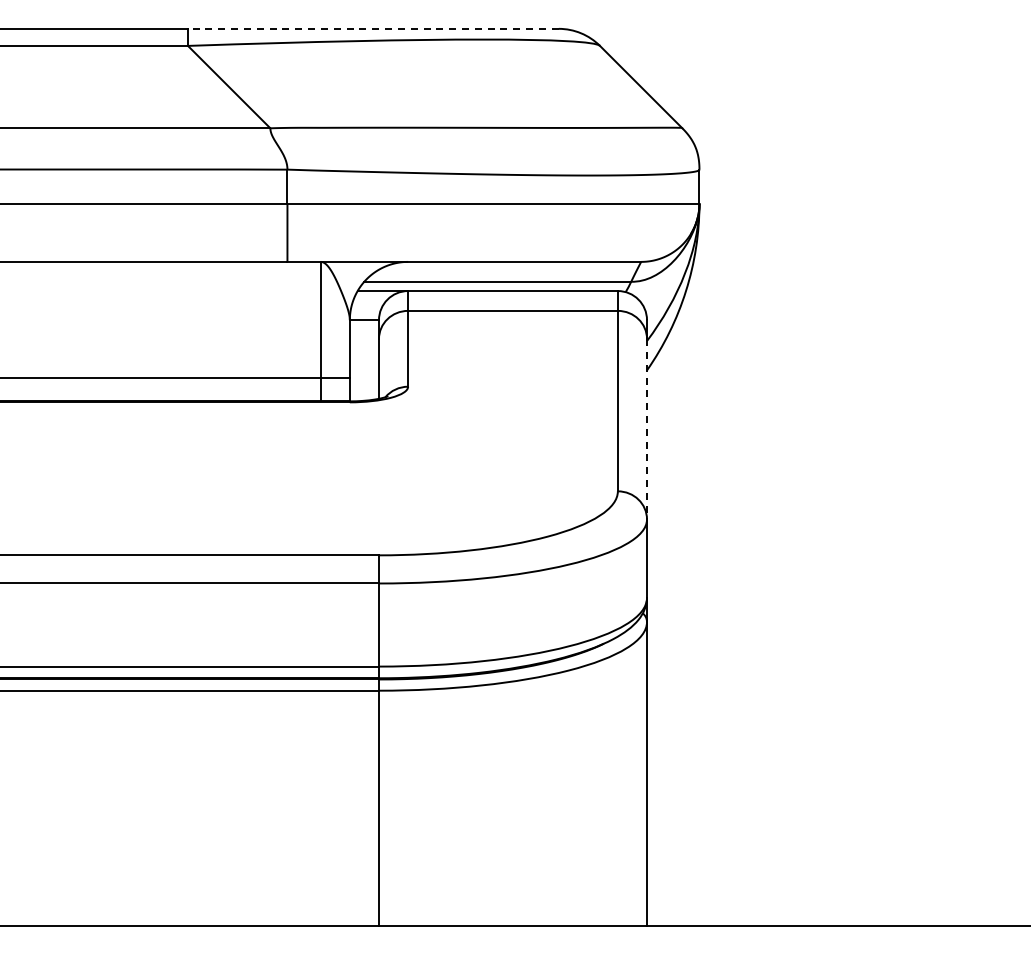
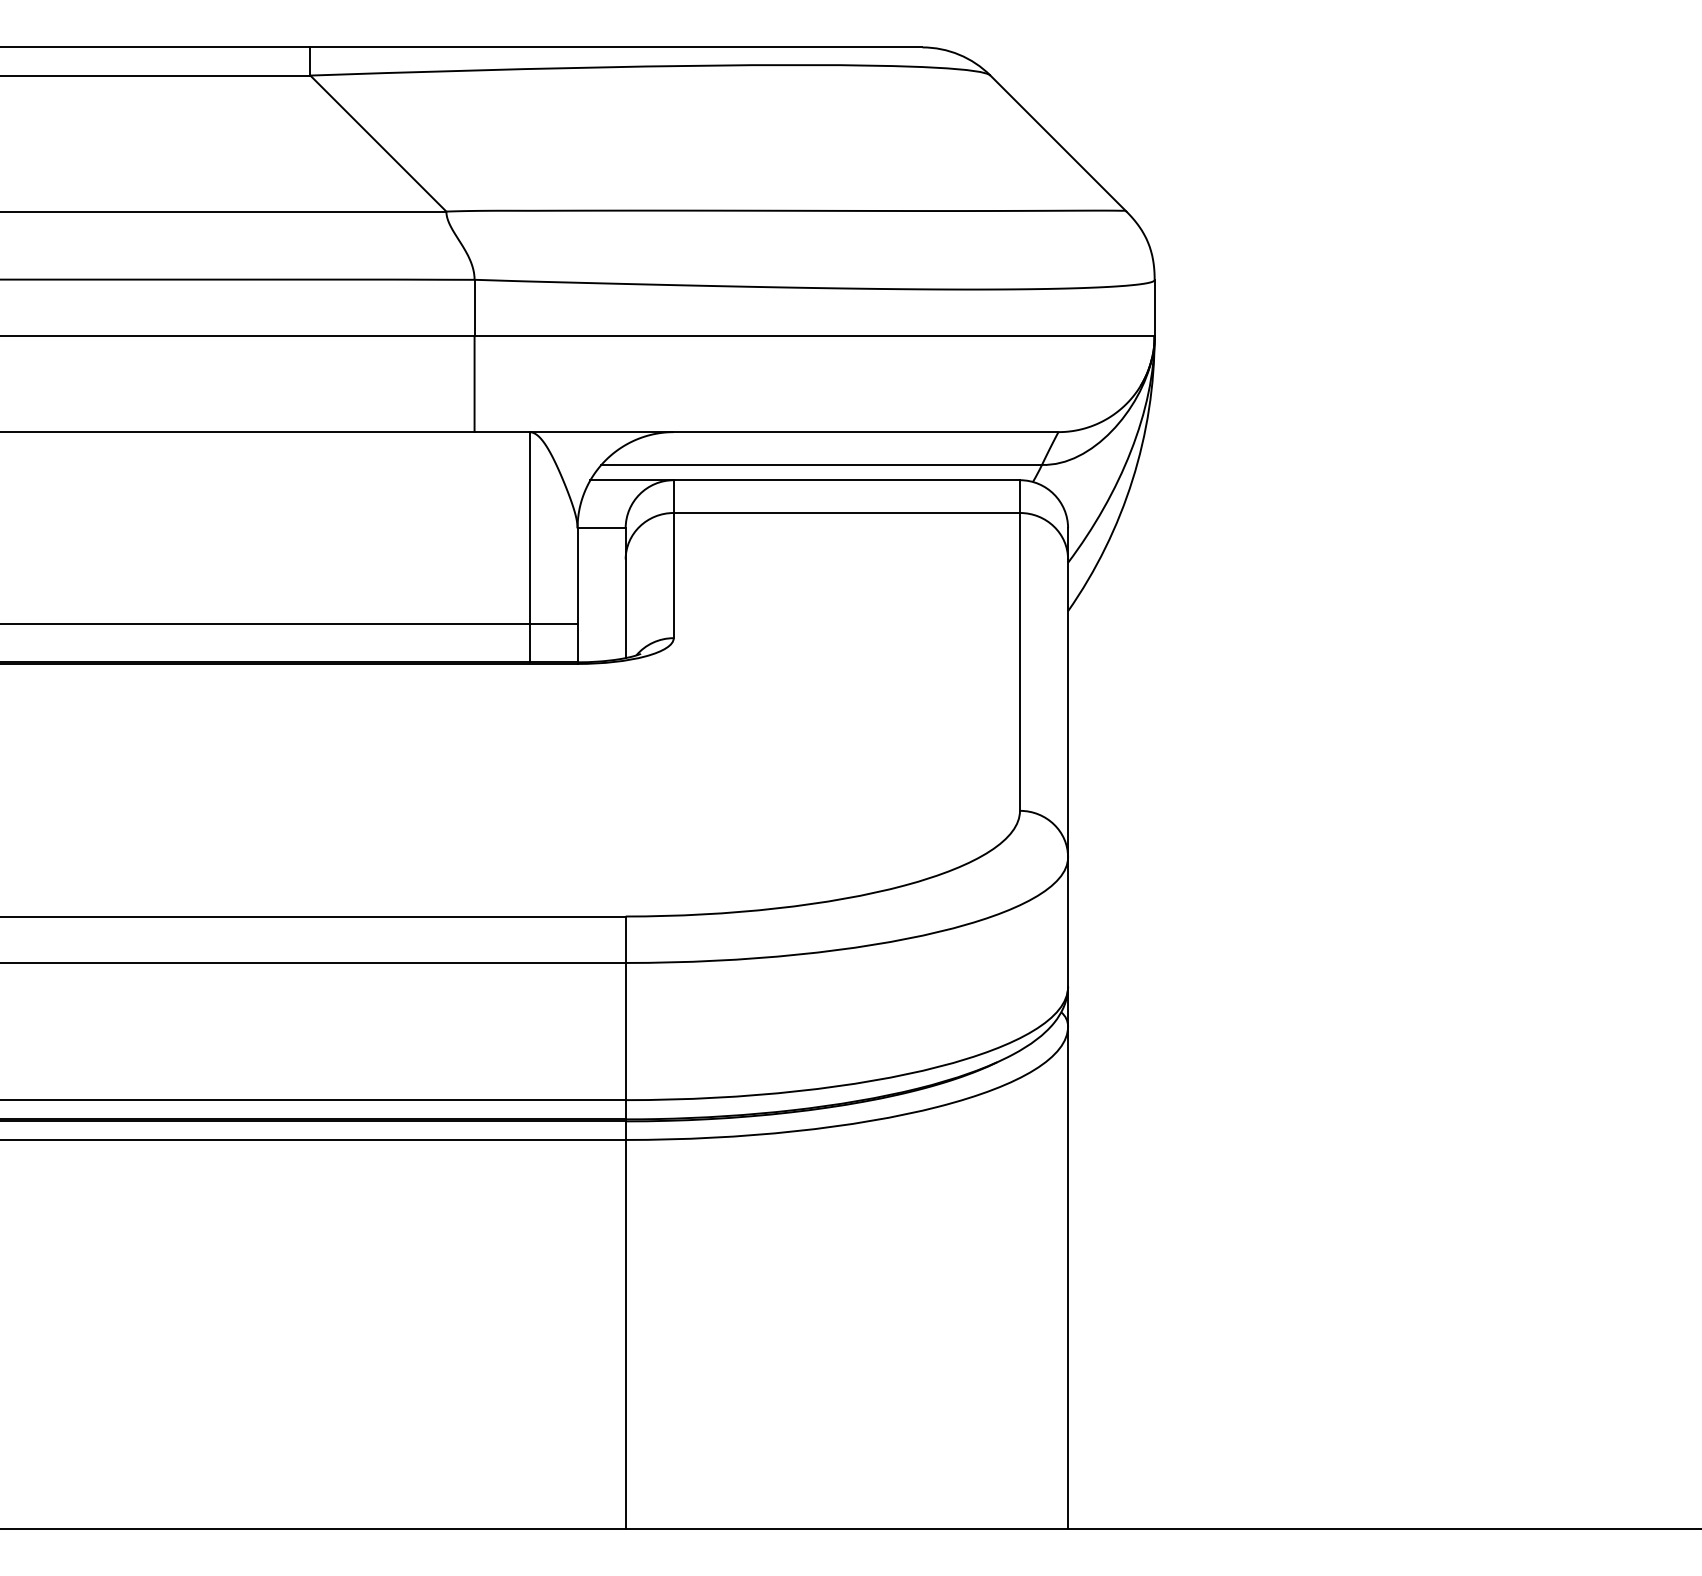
line: (372, 28) -> (614, 46), dashed -> solid
line: (647, 429) -> (1068, 708), dashed -> solid

